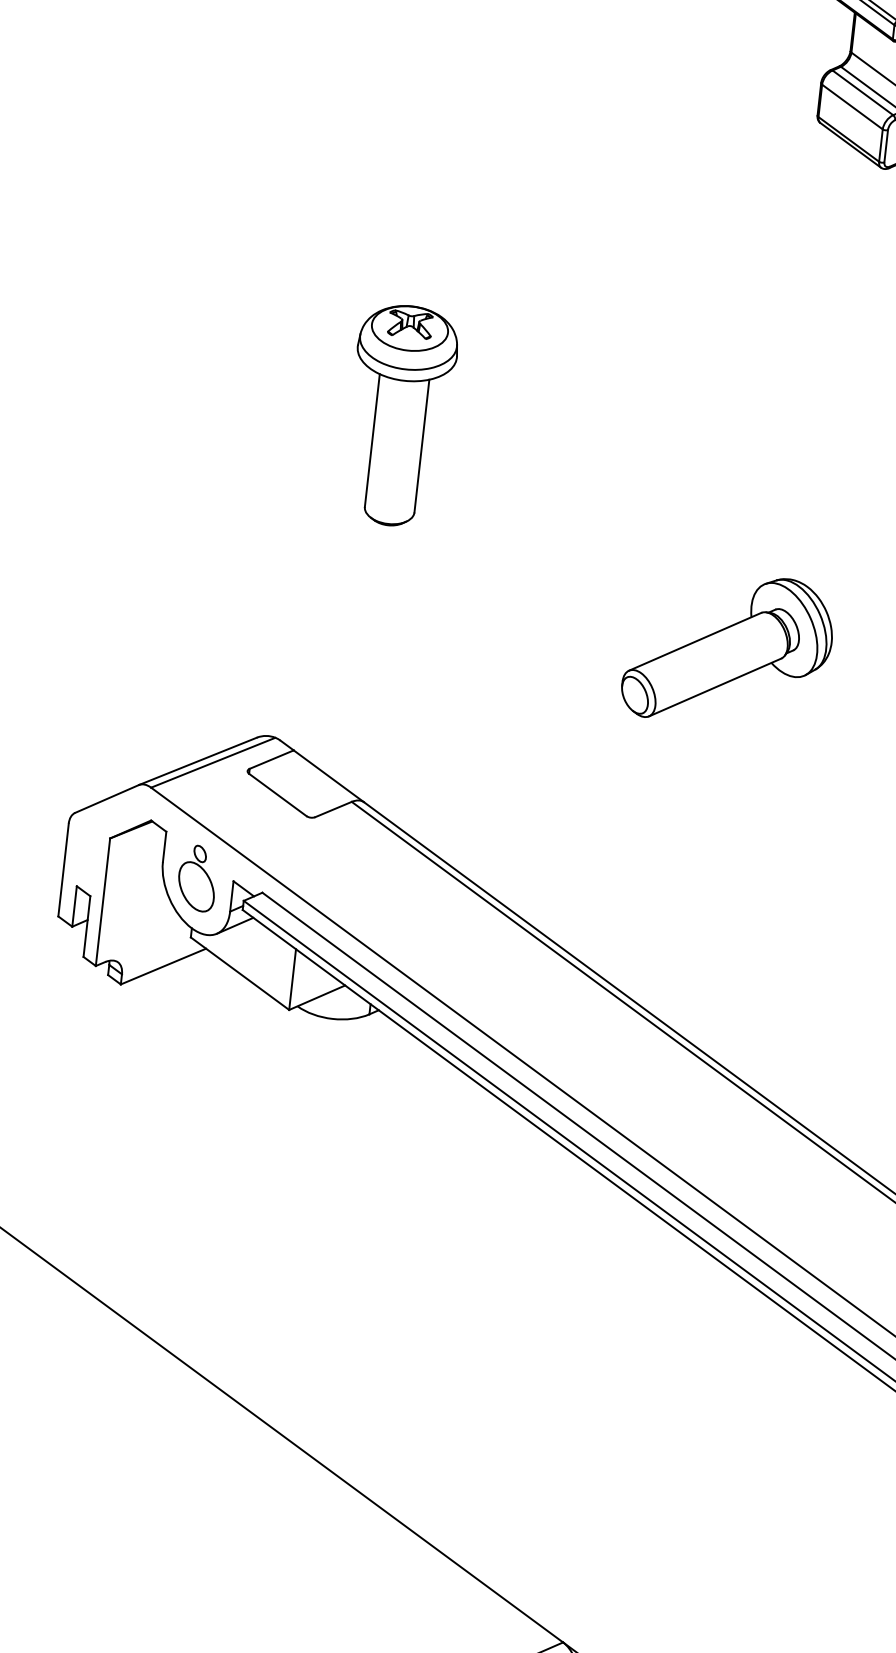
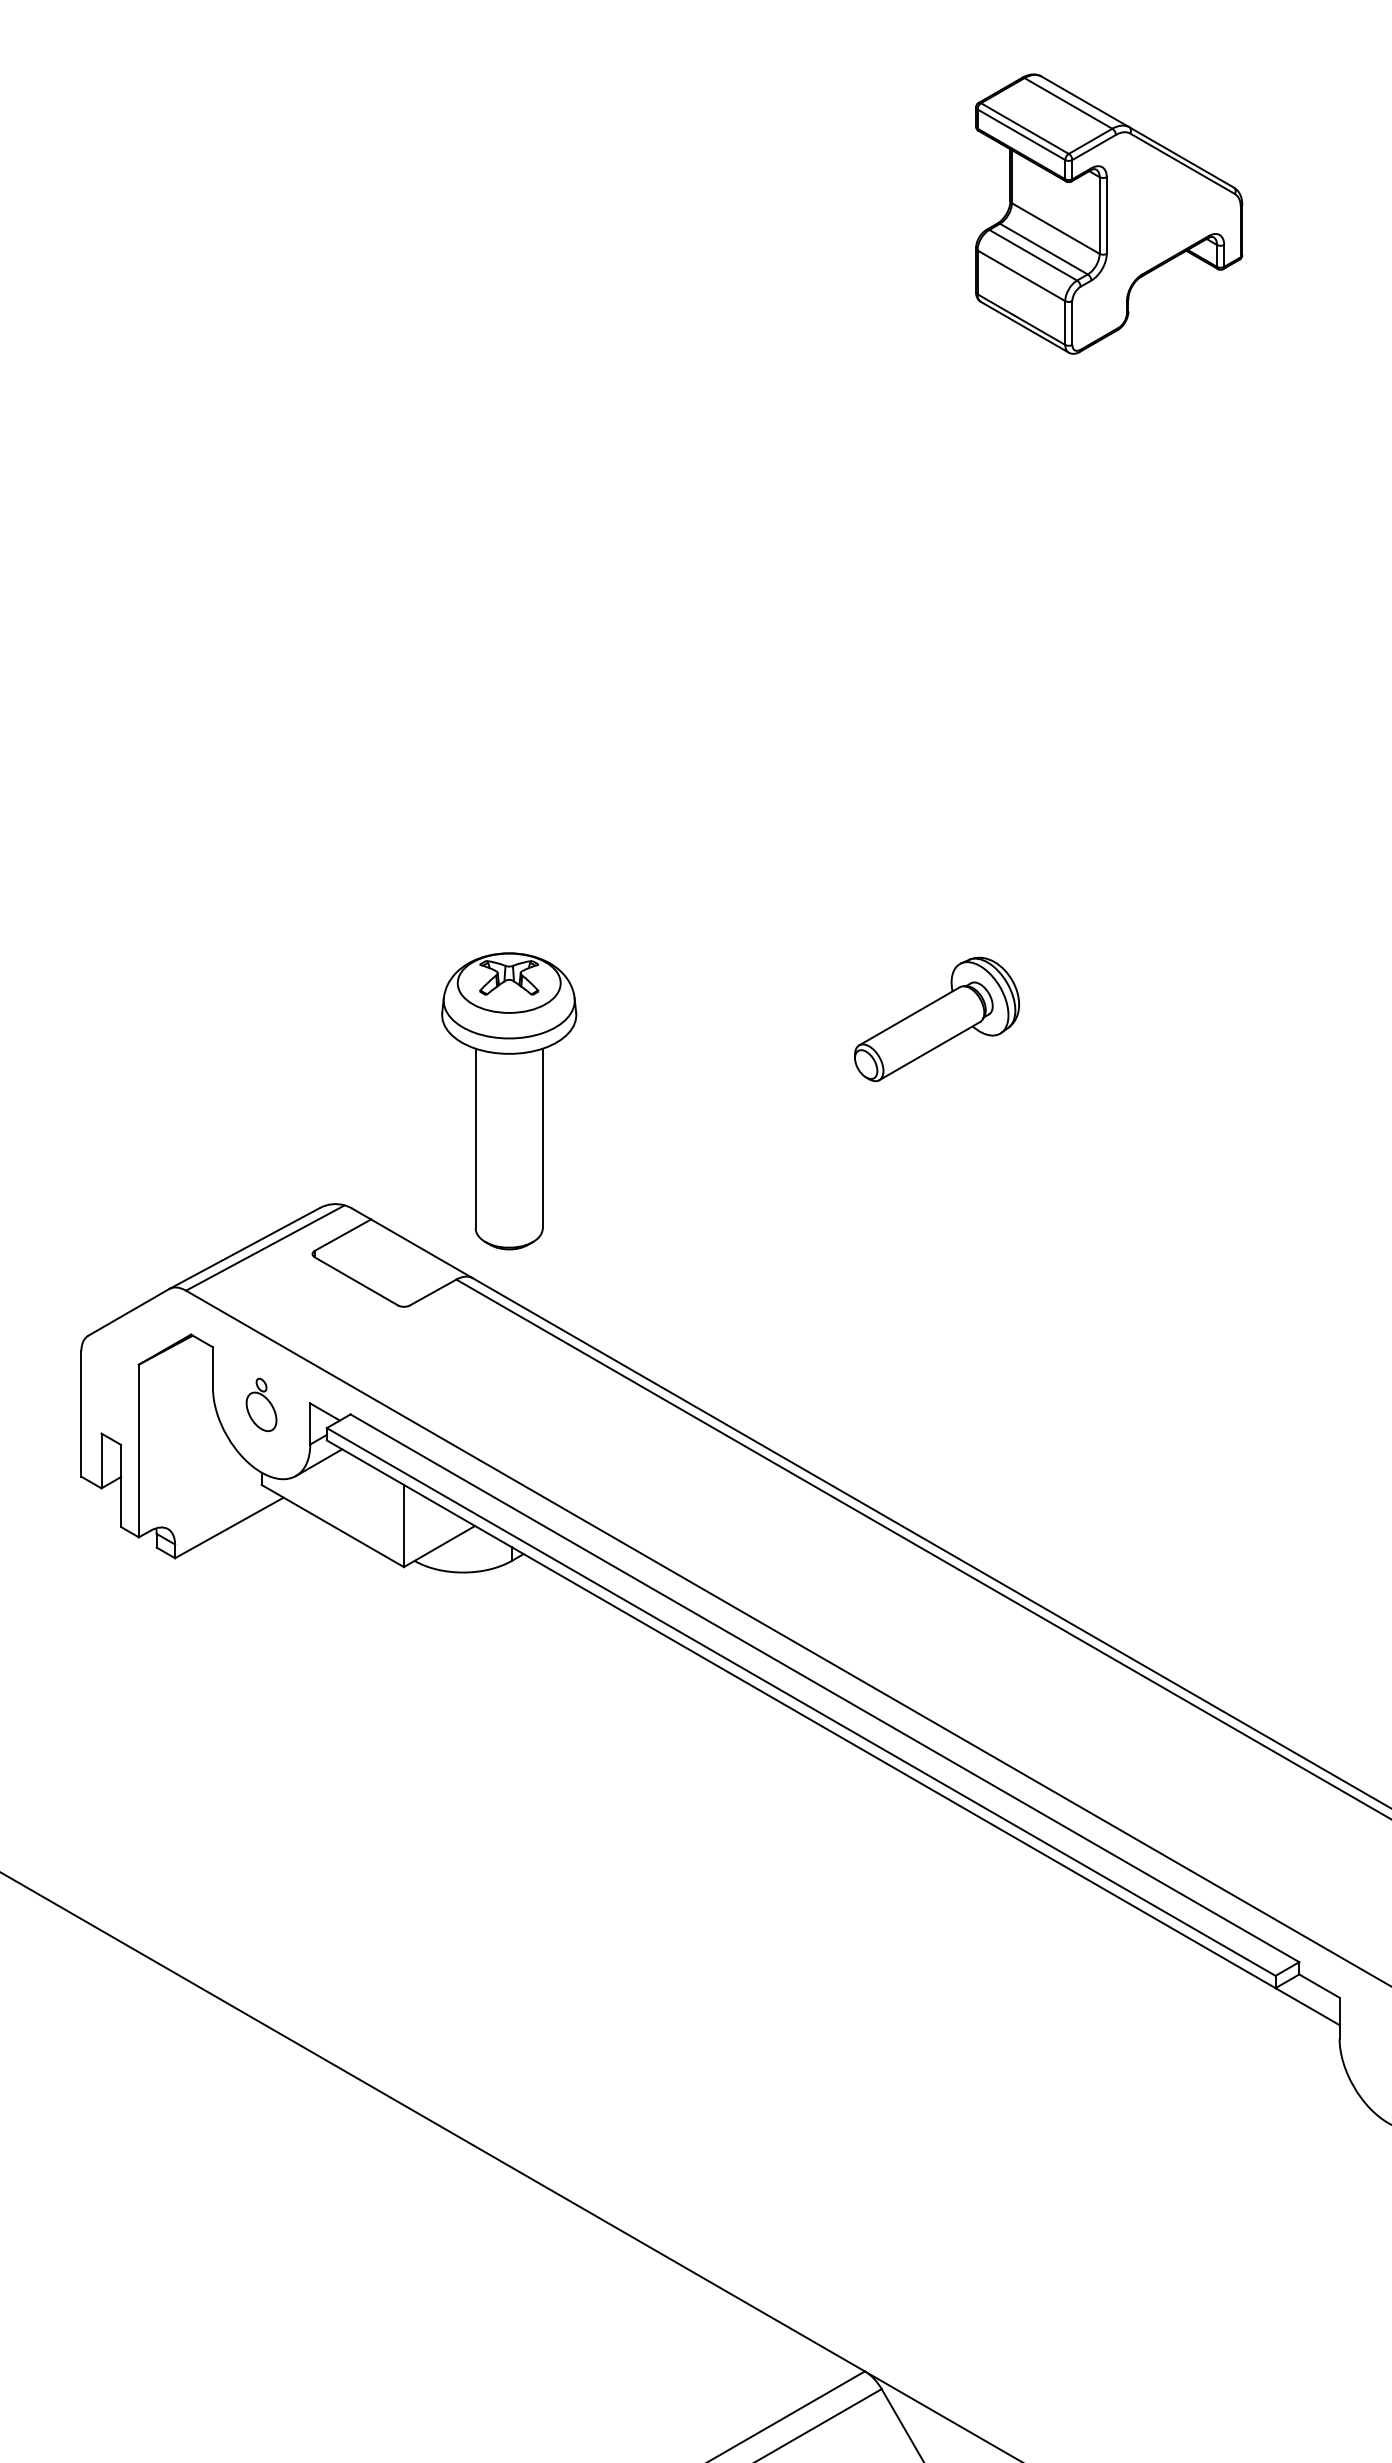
part: (400, 415) -> (509, 1101), moved
part: (728, 649) -> (936, 1019), size x0.6
part: (197, 878) -> (261, 1404), size x0.6

